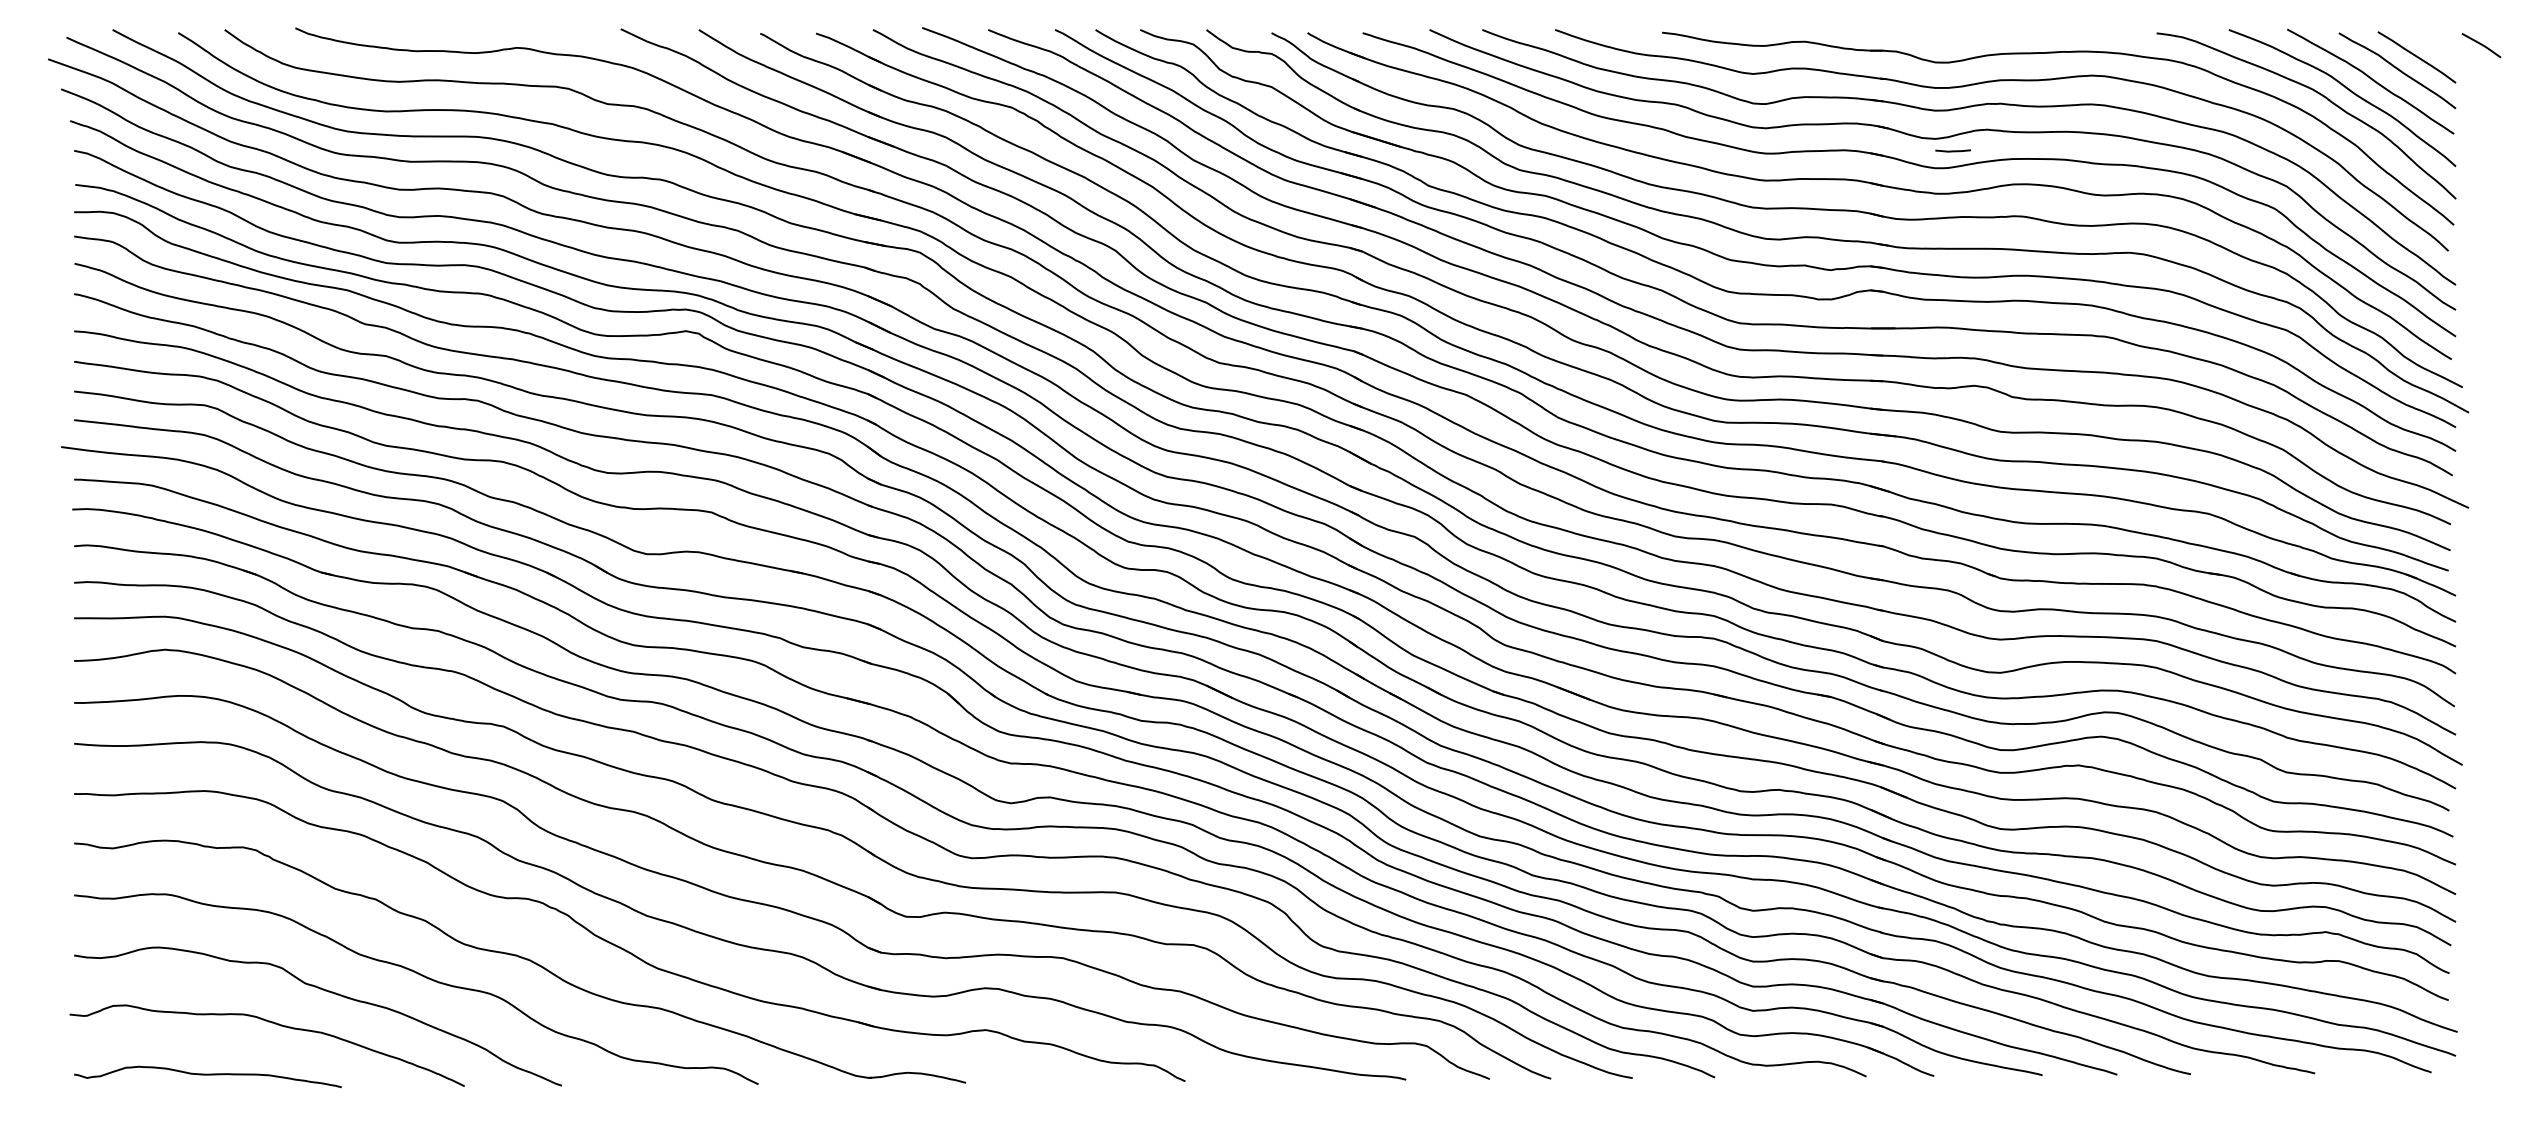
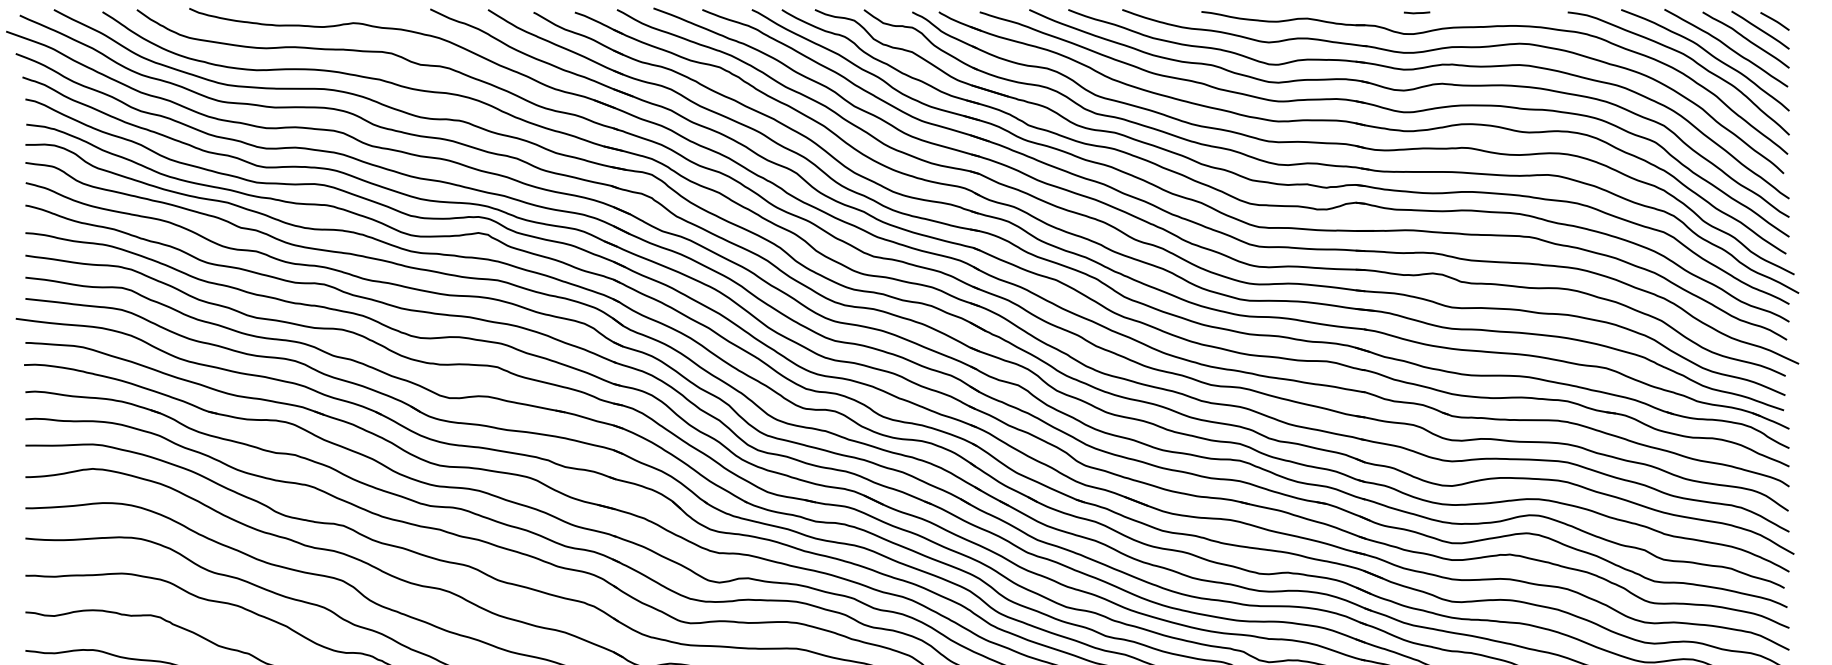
line: (2481, 45) -> (1774, 21), moved
line: (1952, 150) -> (1416, 12), moved

